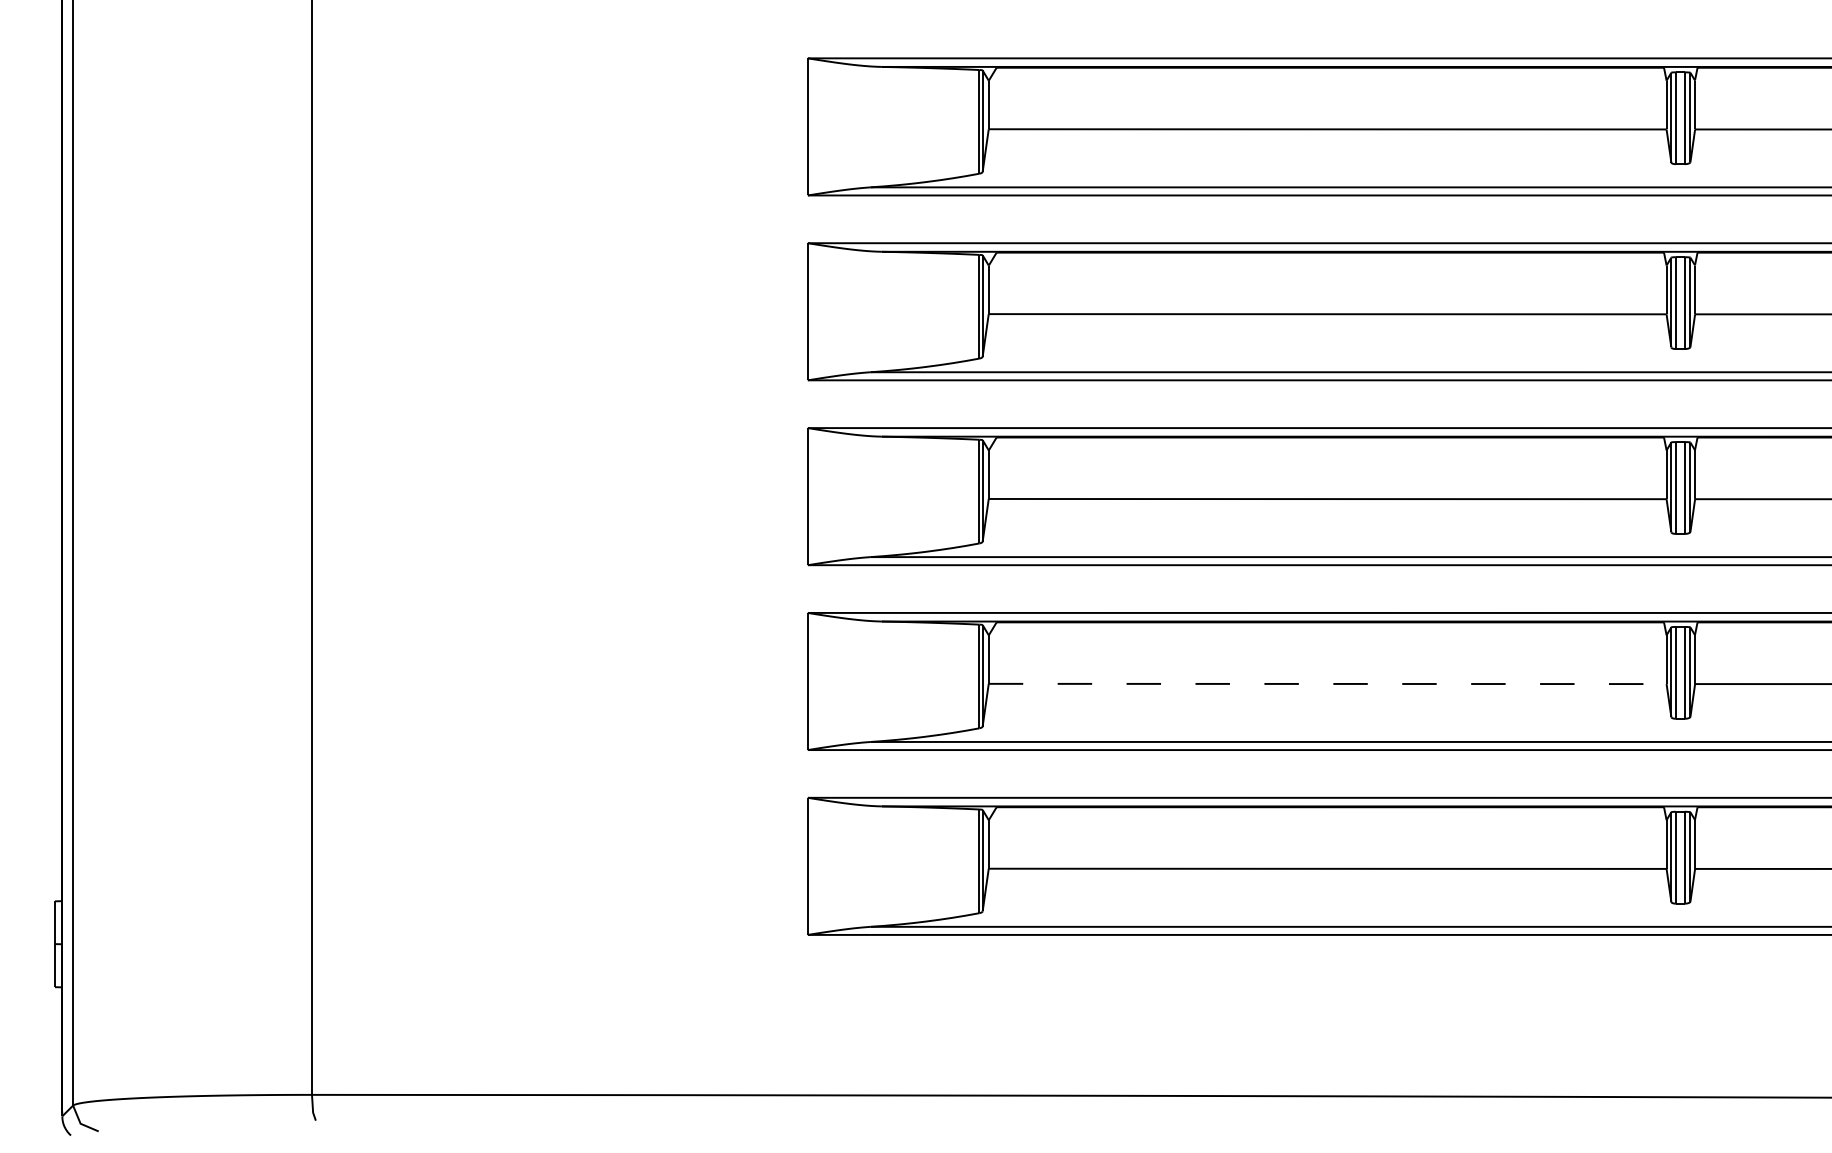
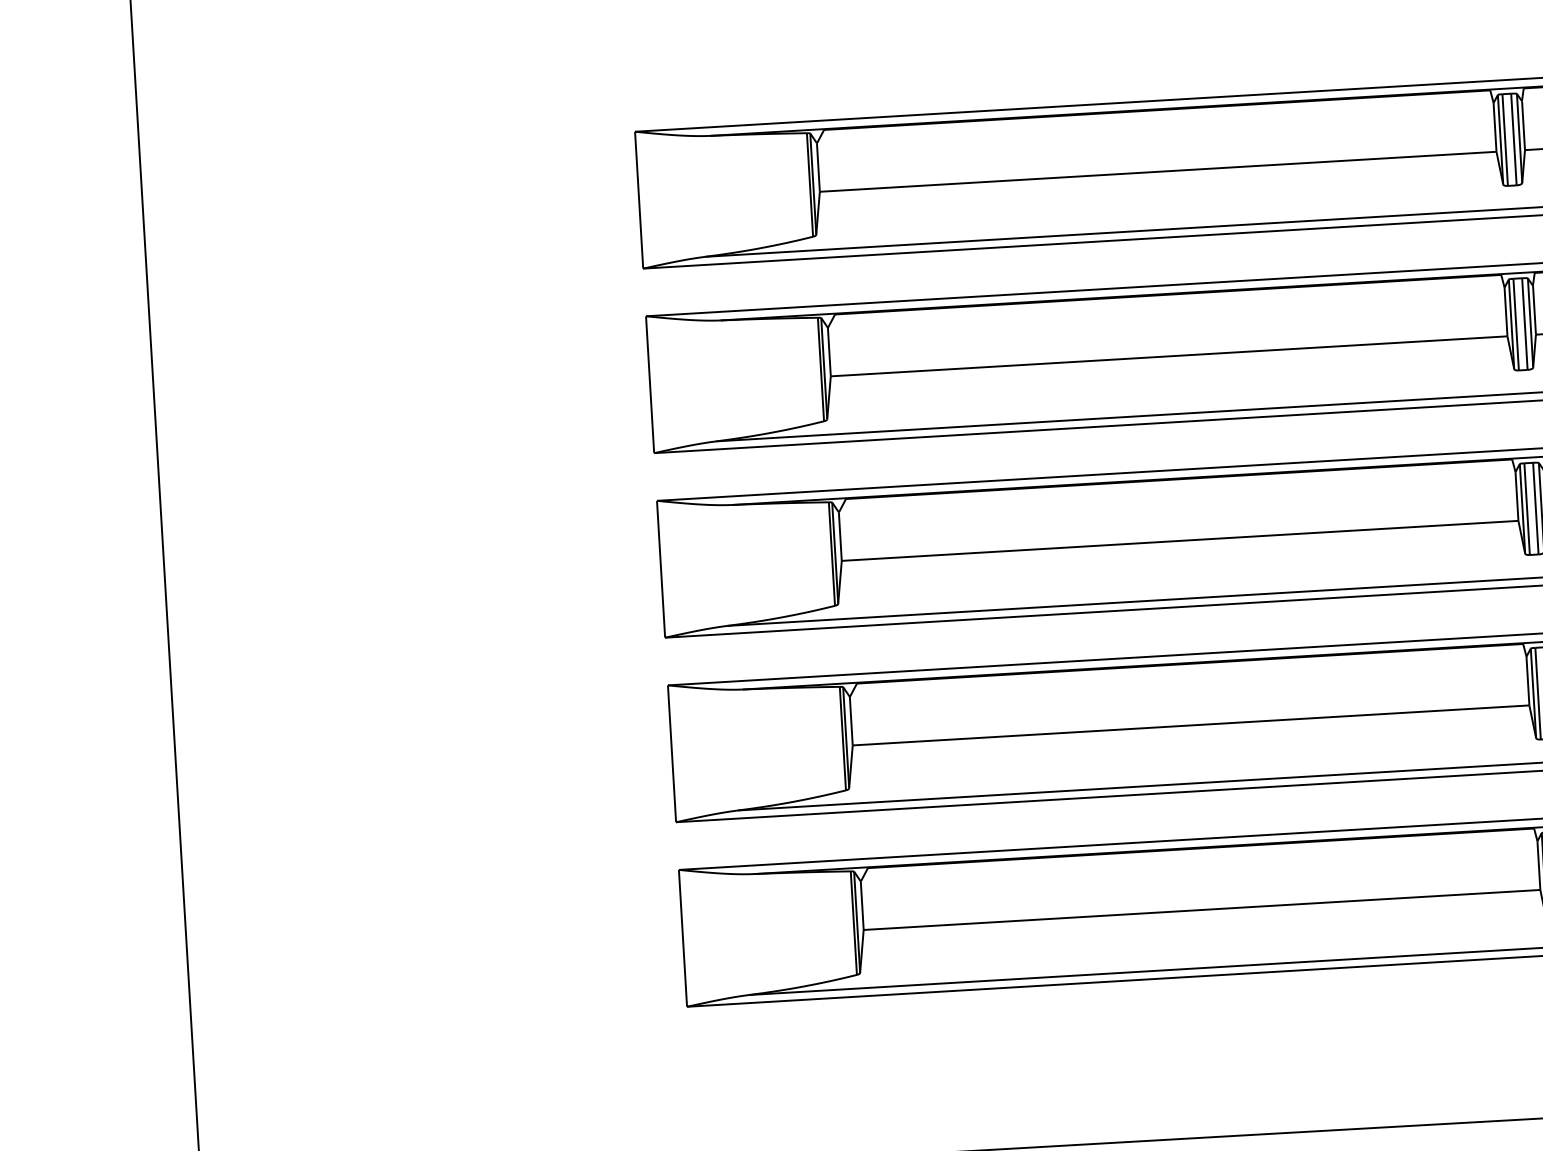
line: (1327, 683) -> (1190, 724), dashed -> solid

